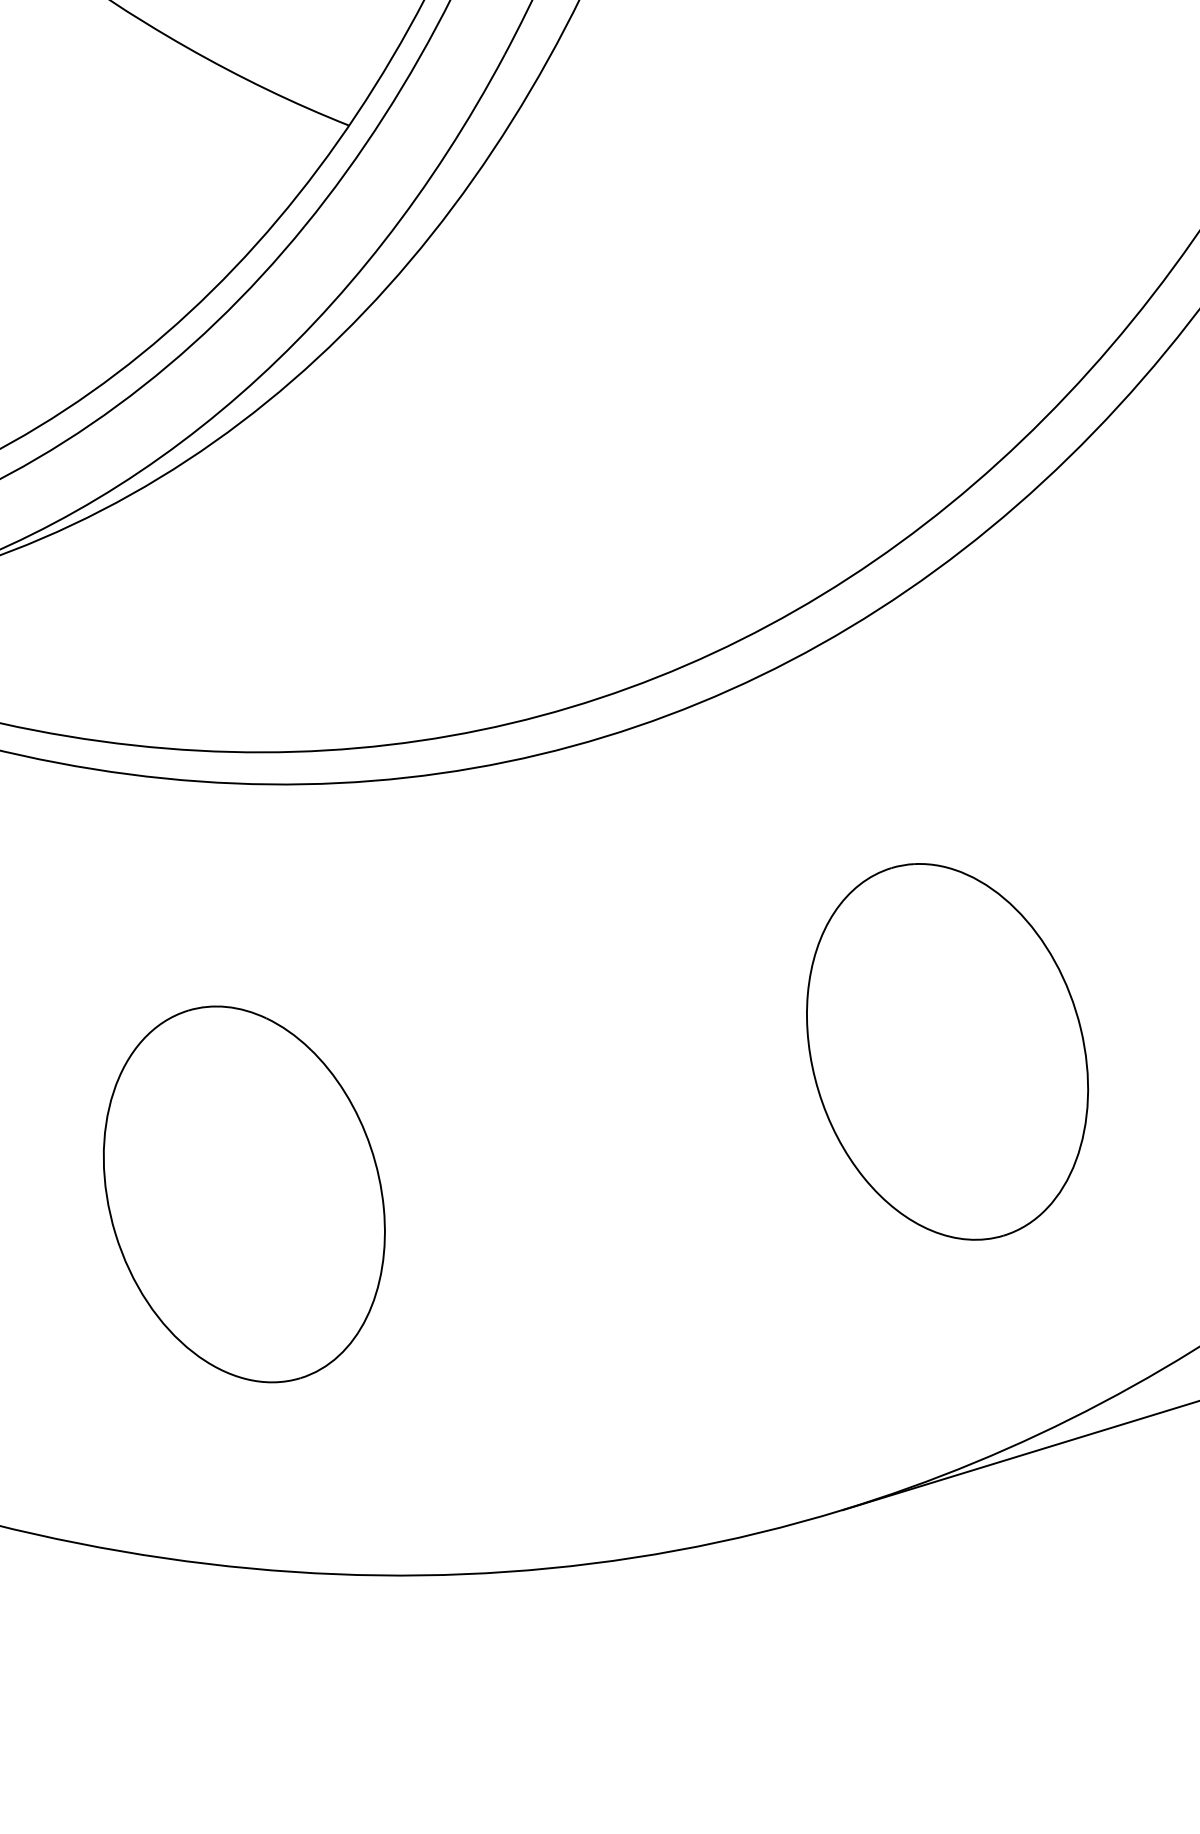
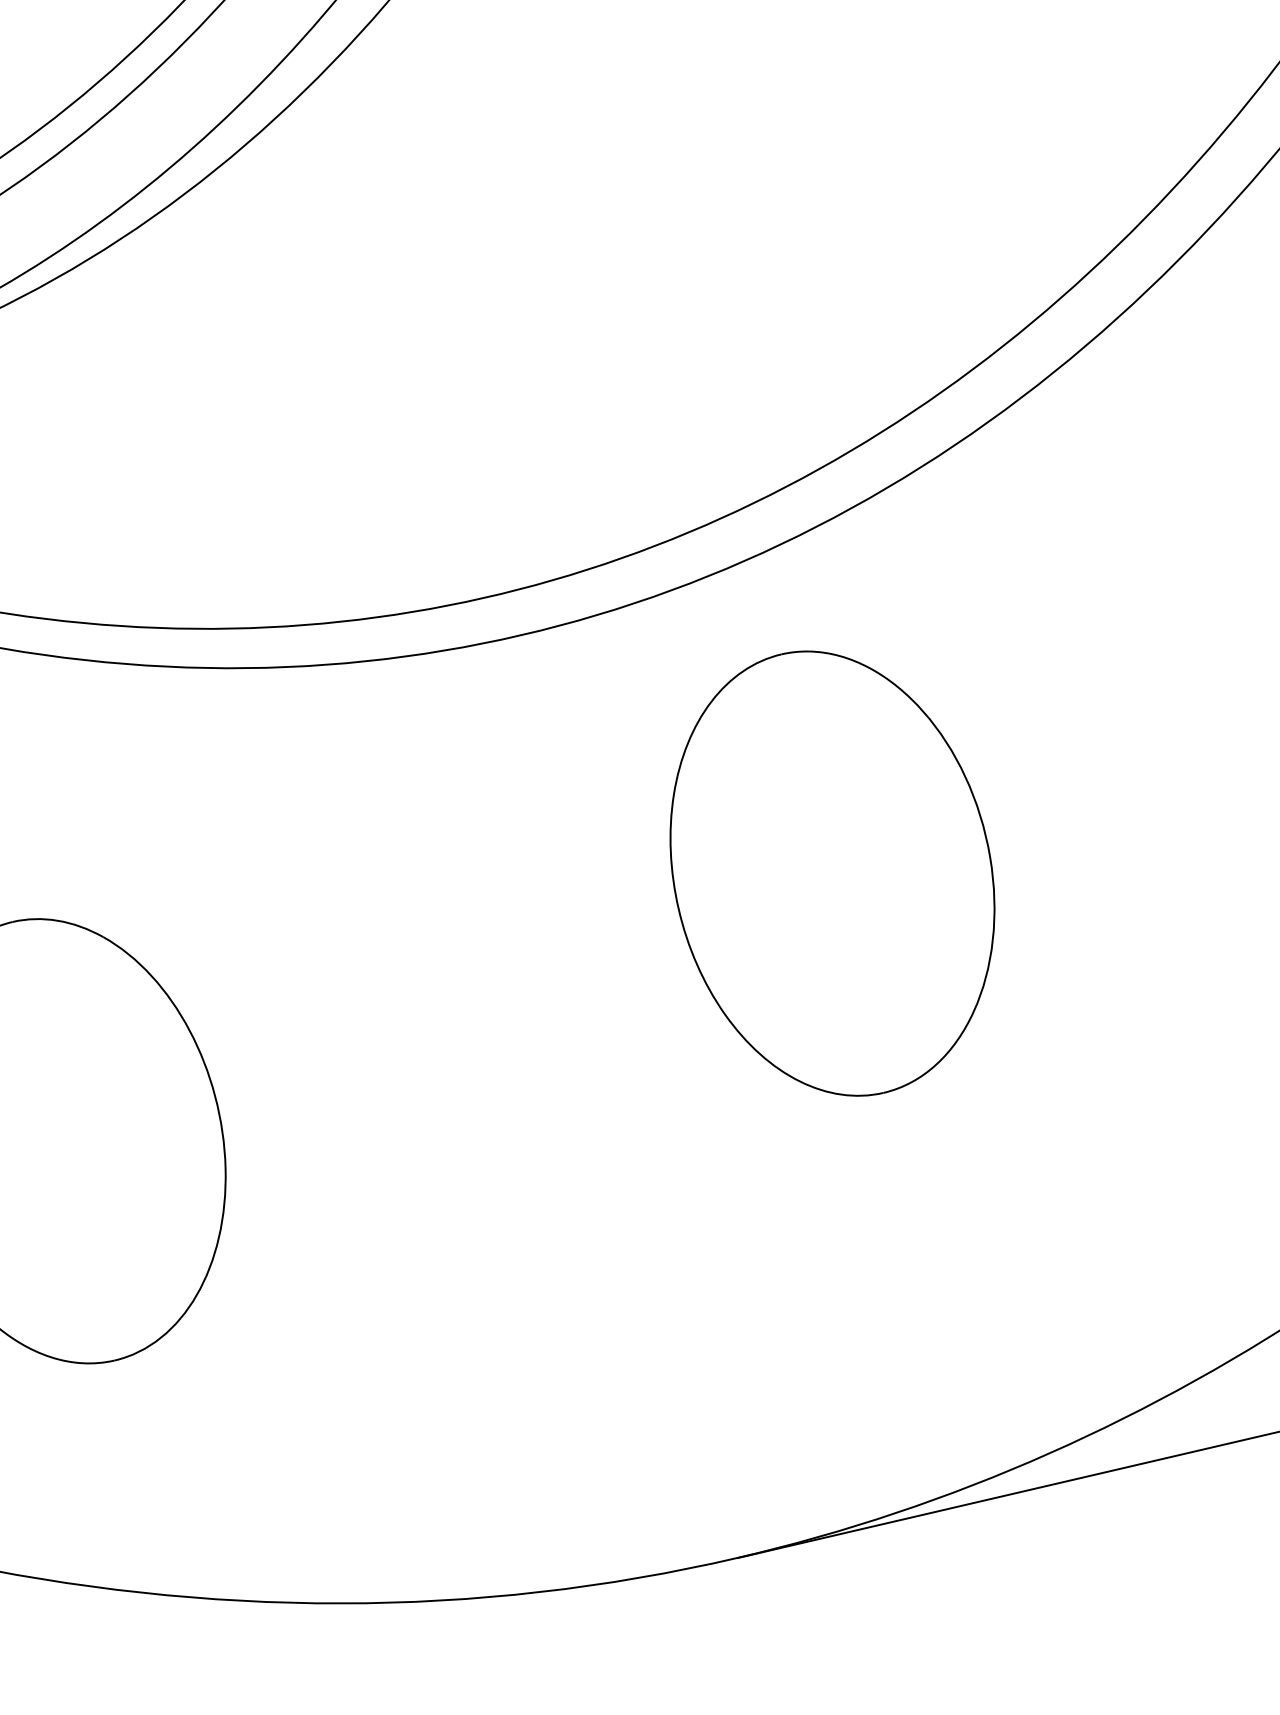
part: (947, 1051) -> (832, 873), moved

